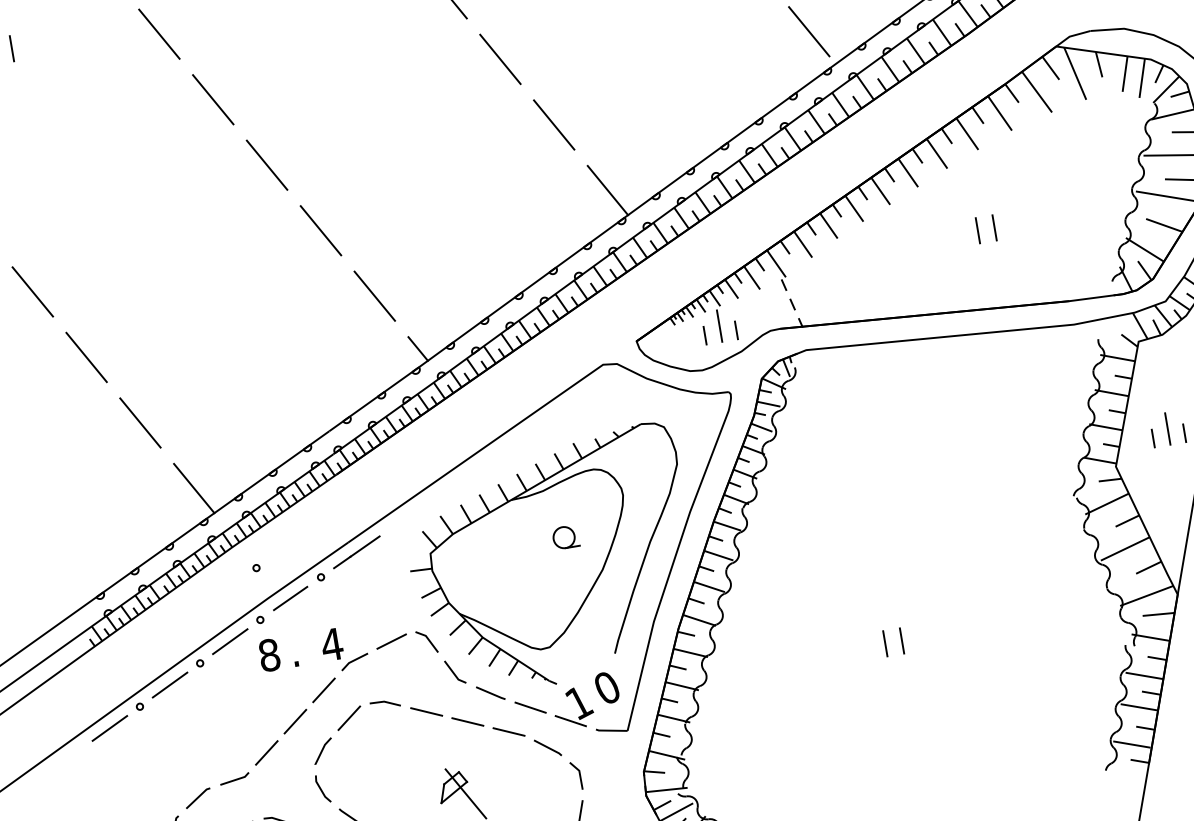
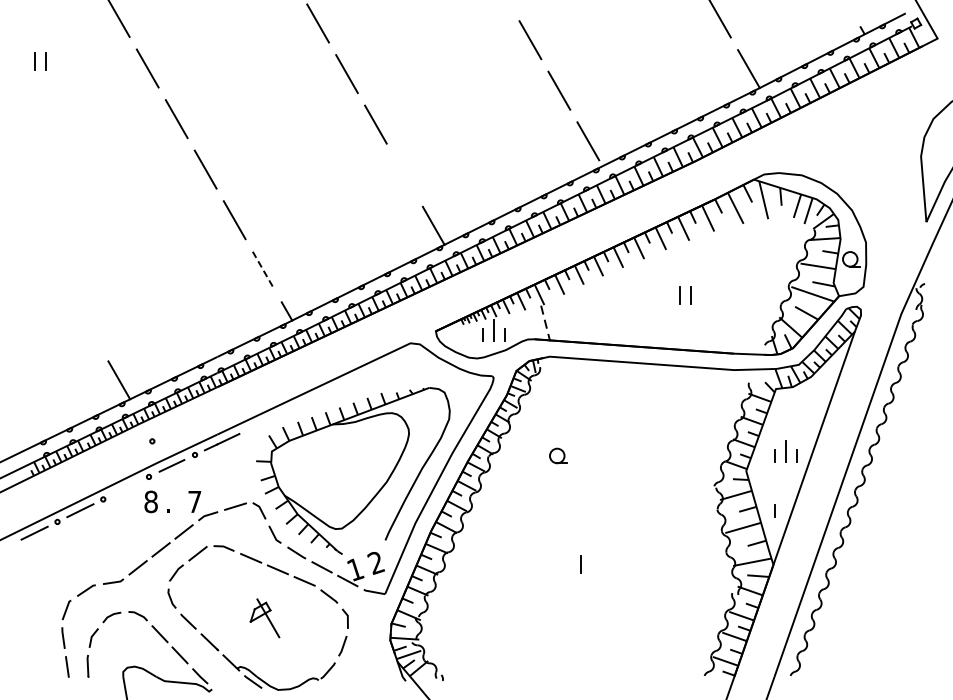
line: (553, 125) -> (404, 175), removed
line: (32, 291) -> (32, 228), removed
line: (374, 295) -> (263, 270), solid -> dashed
line: (86, 357) -> (61, 279), removed
line: (140, 422) -> (90, 329), removed
line: (1166, 516) -> (774, 510), added
part: (565, 536) -> (558, 455), moved
line: (230, 640) -> (126, 487), removed
line: (884, 643) -> (569, 564), removed
text: (331, 644) -> (194, 501), 4 -> 7
text: (606, 687) -> (375, 562), 0 -> 2

